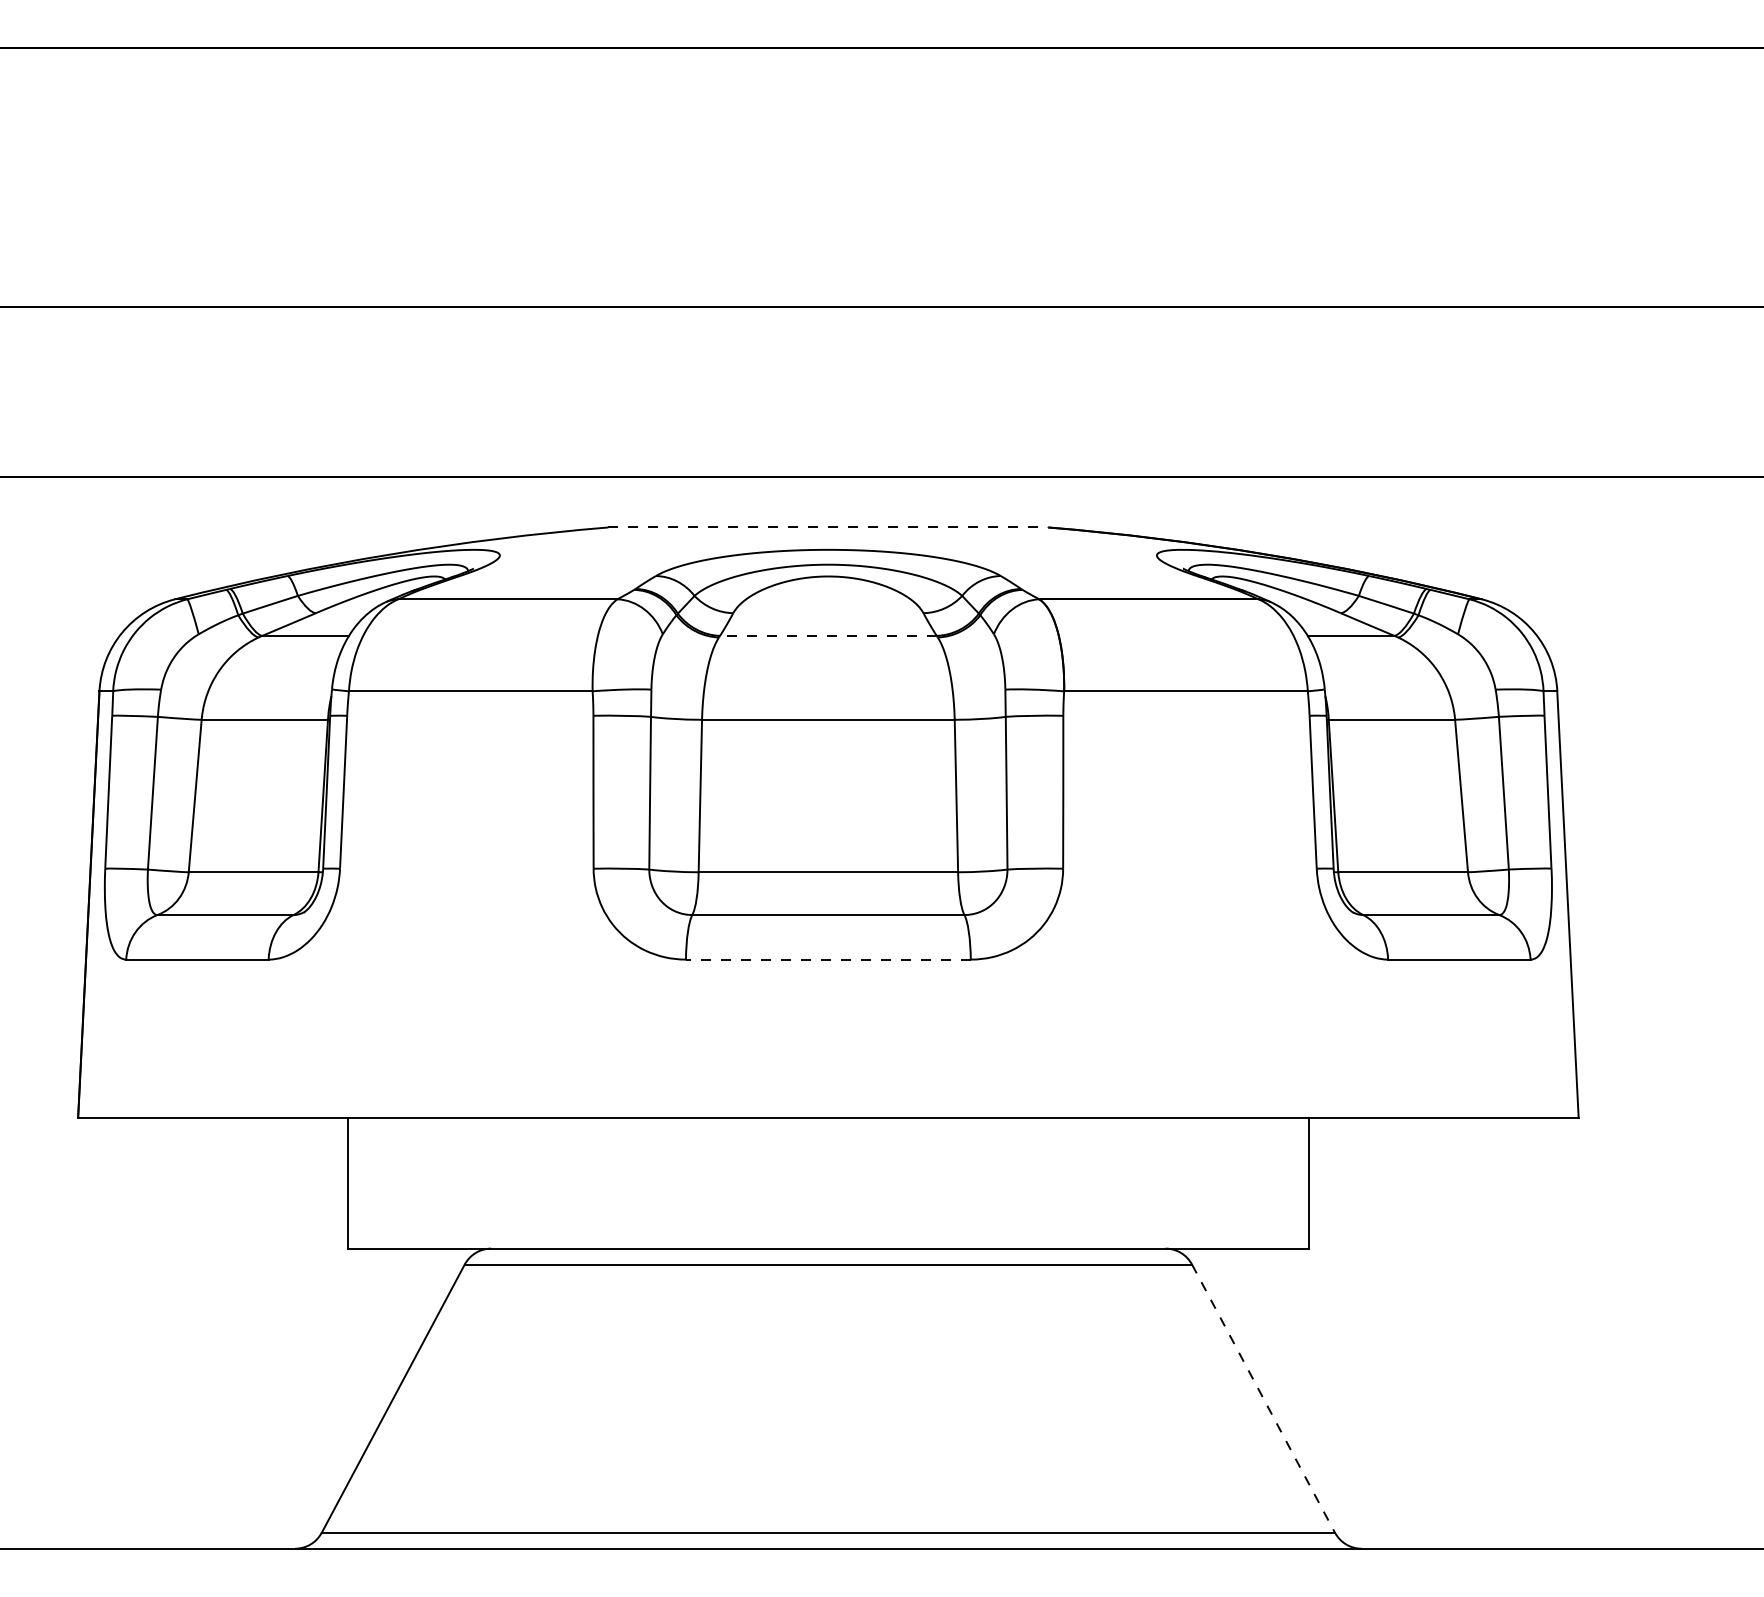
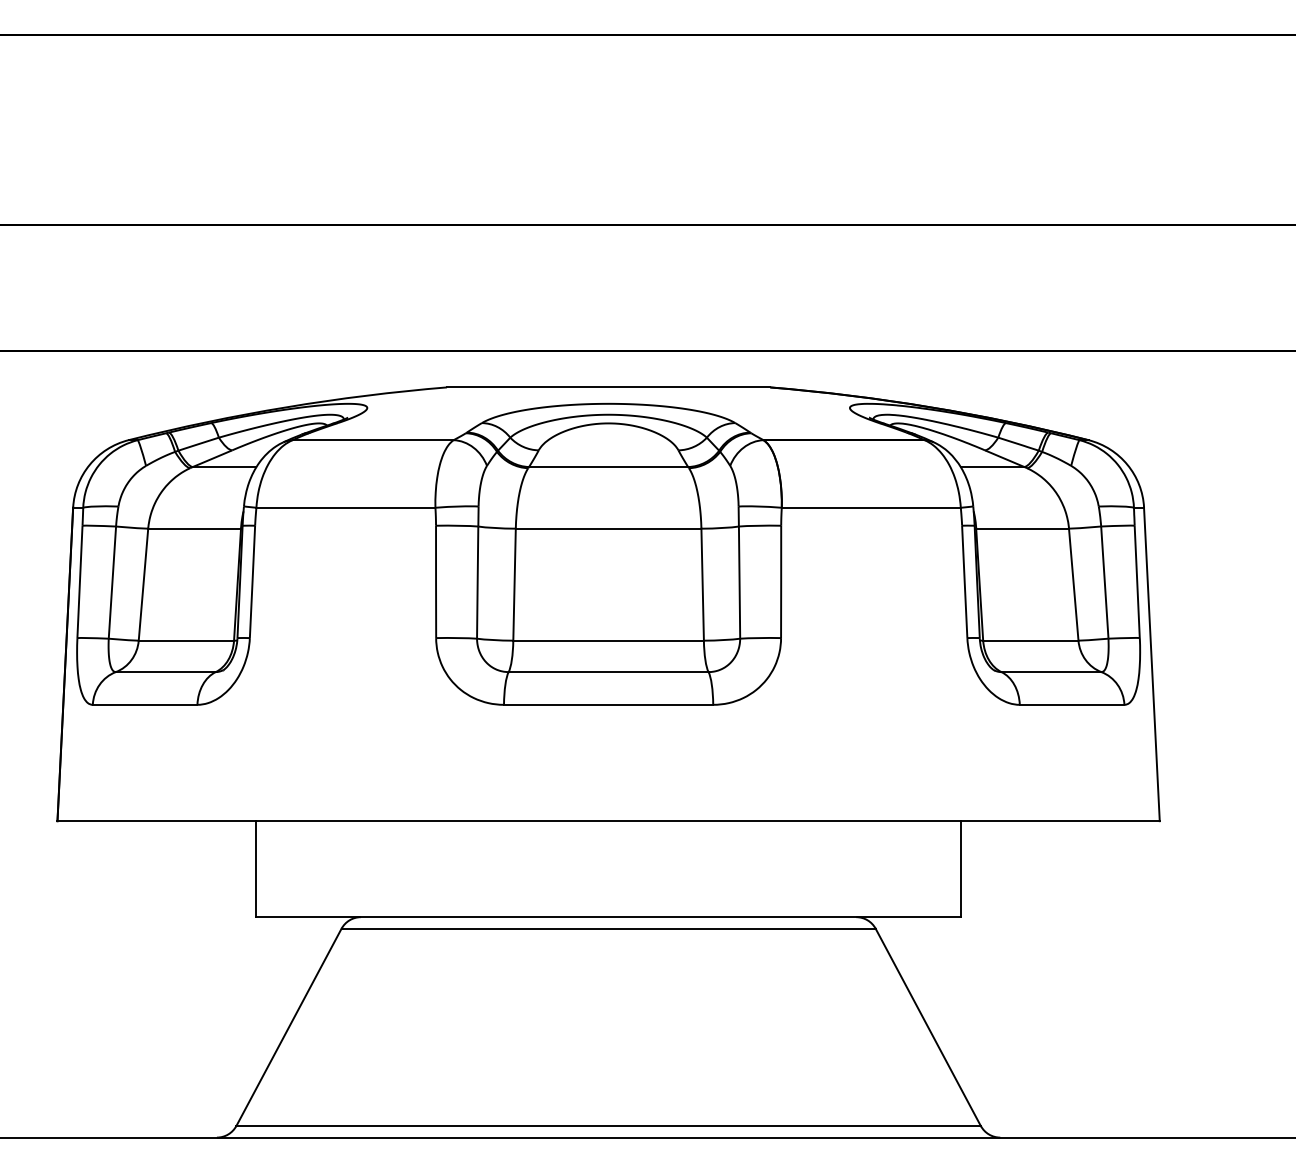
line: (828, 527) -> (608, 387), dashed -> solid
line: (828, 636) -> (608, 467), dashed -> solid
line: (828, 959) -> (608, 704), dashed -> solid
line: (1263, 1398) -> (928, 1027), dashed -> solid

